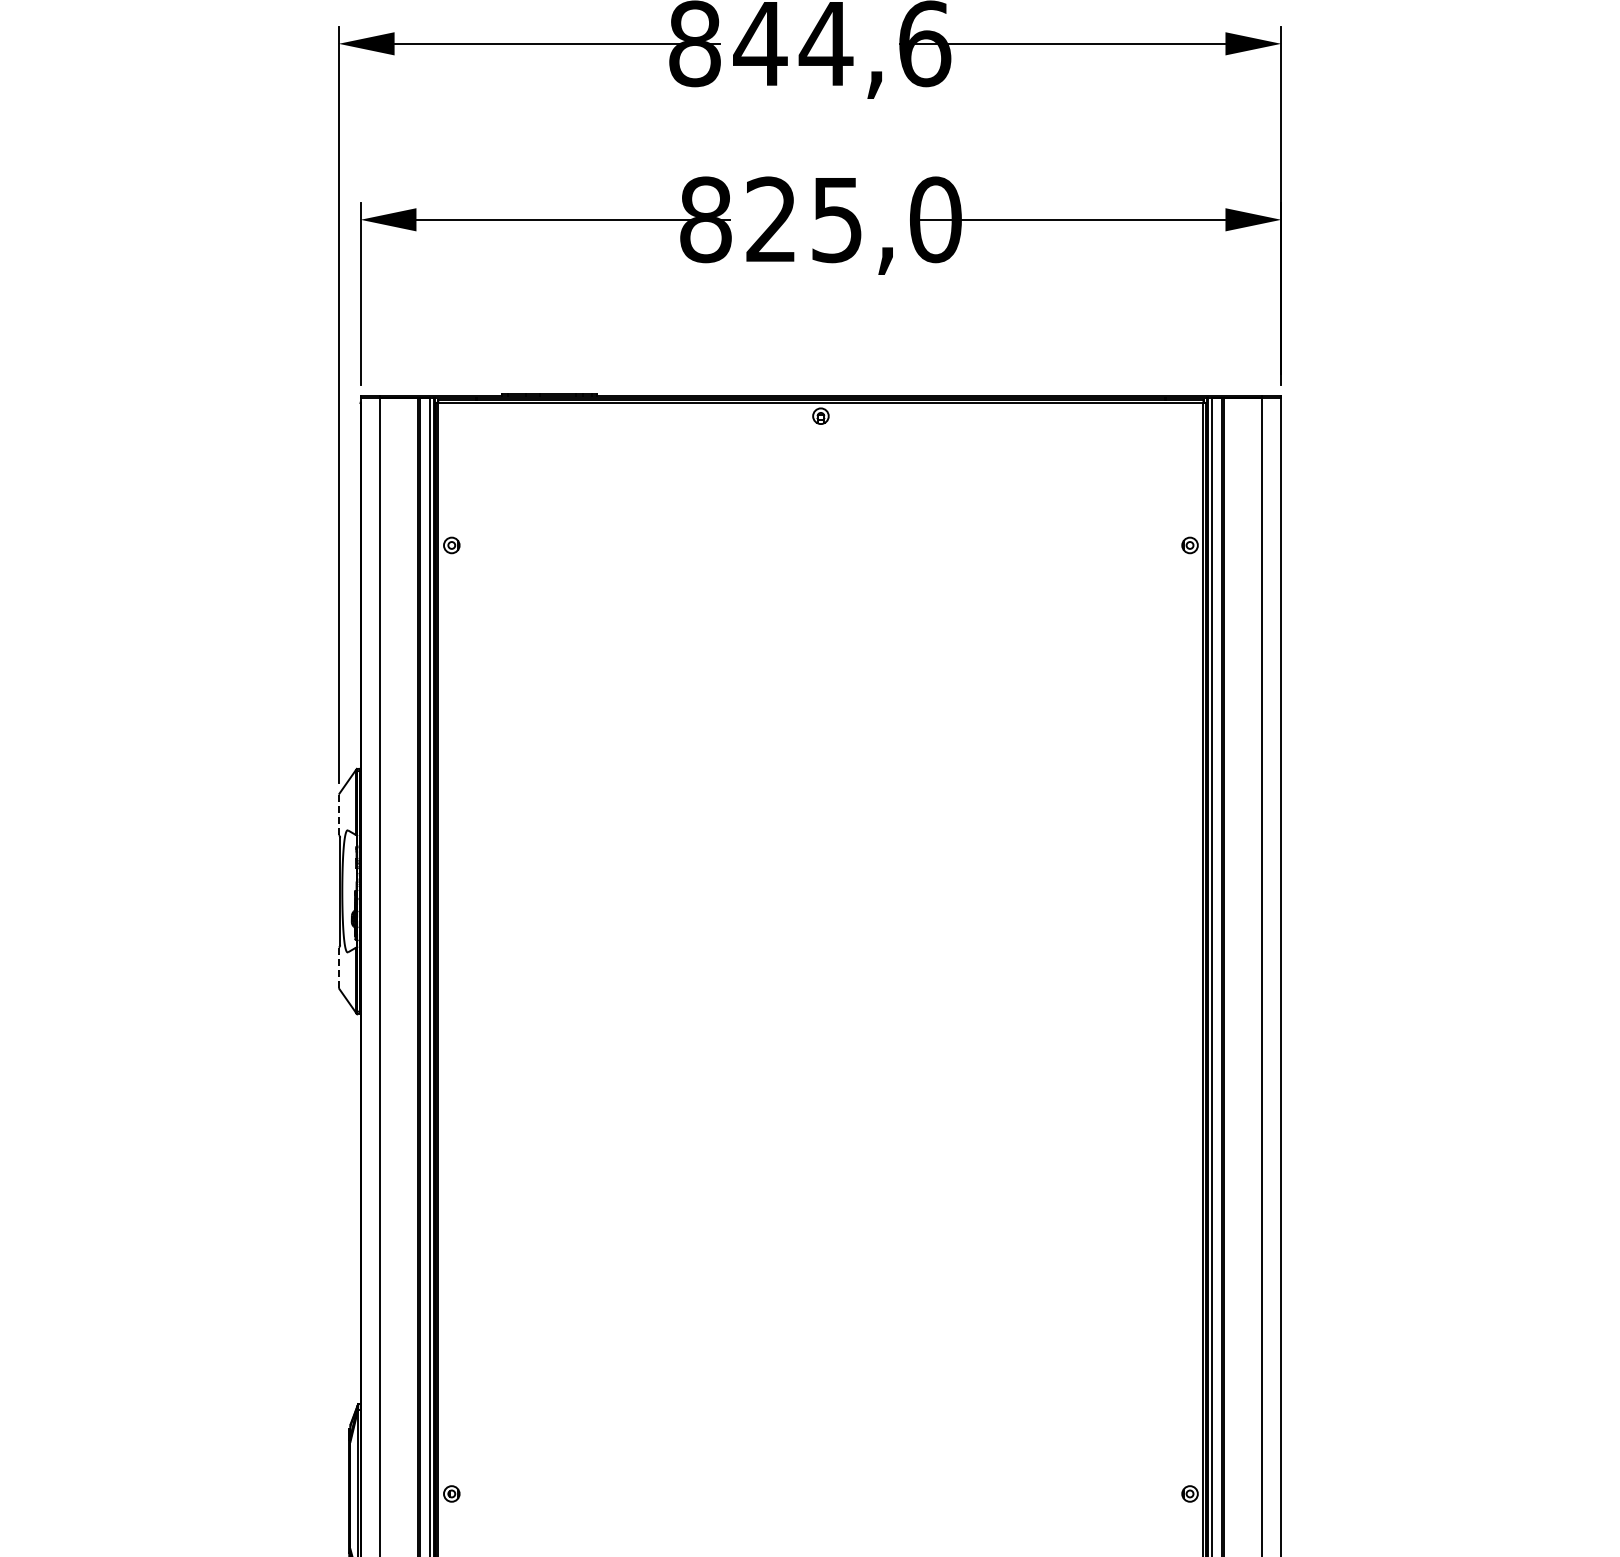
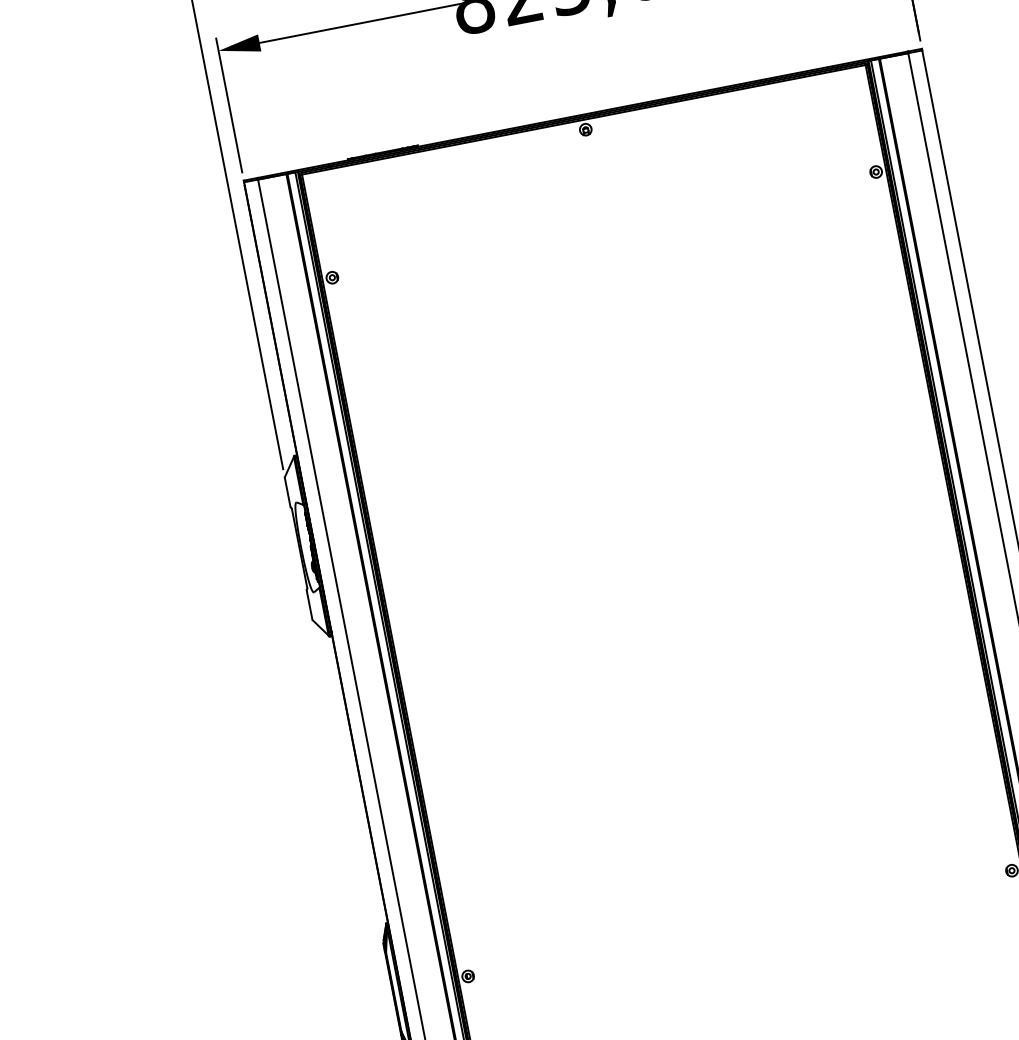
line: (338, 815) -> (287, 492), dashed -> solid
line: (338, 968) -> (309, 605), dashed -> solid

